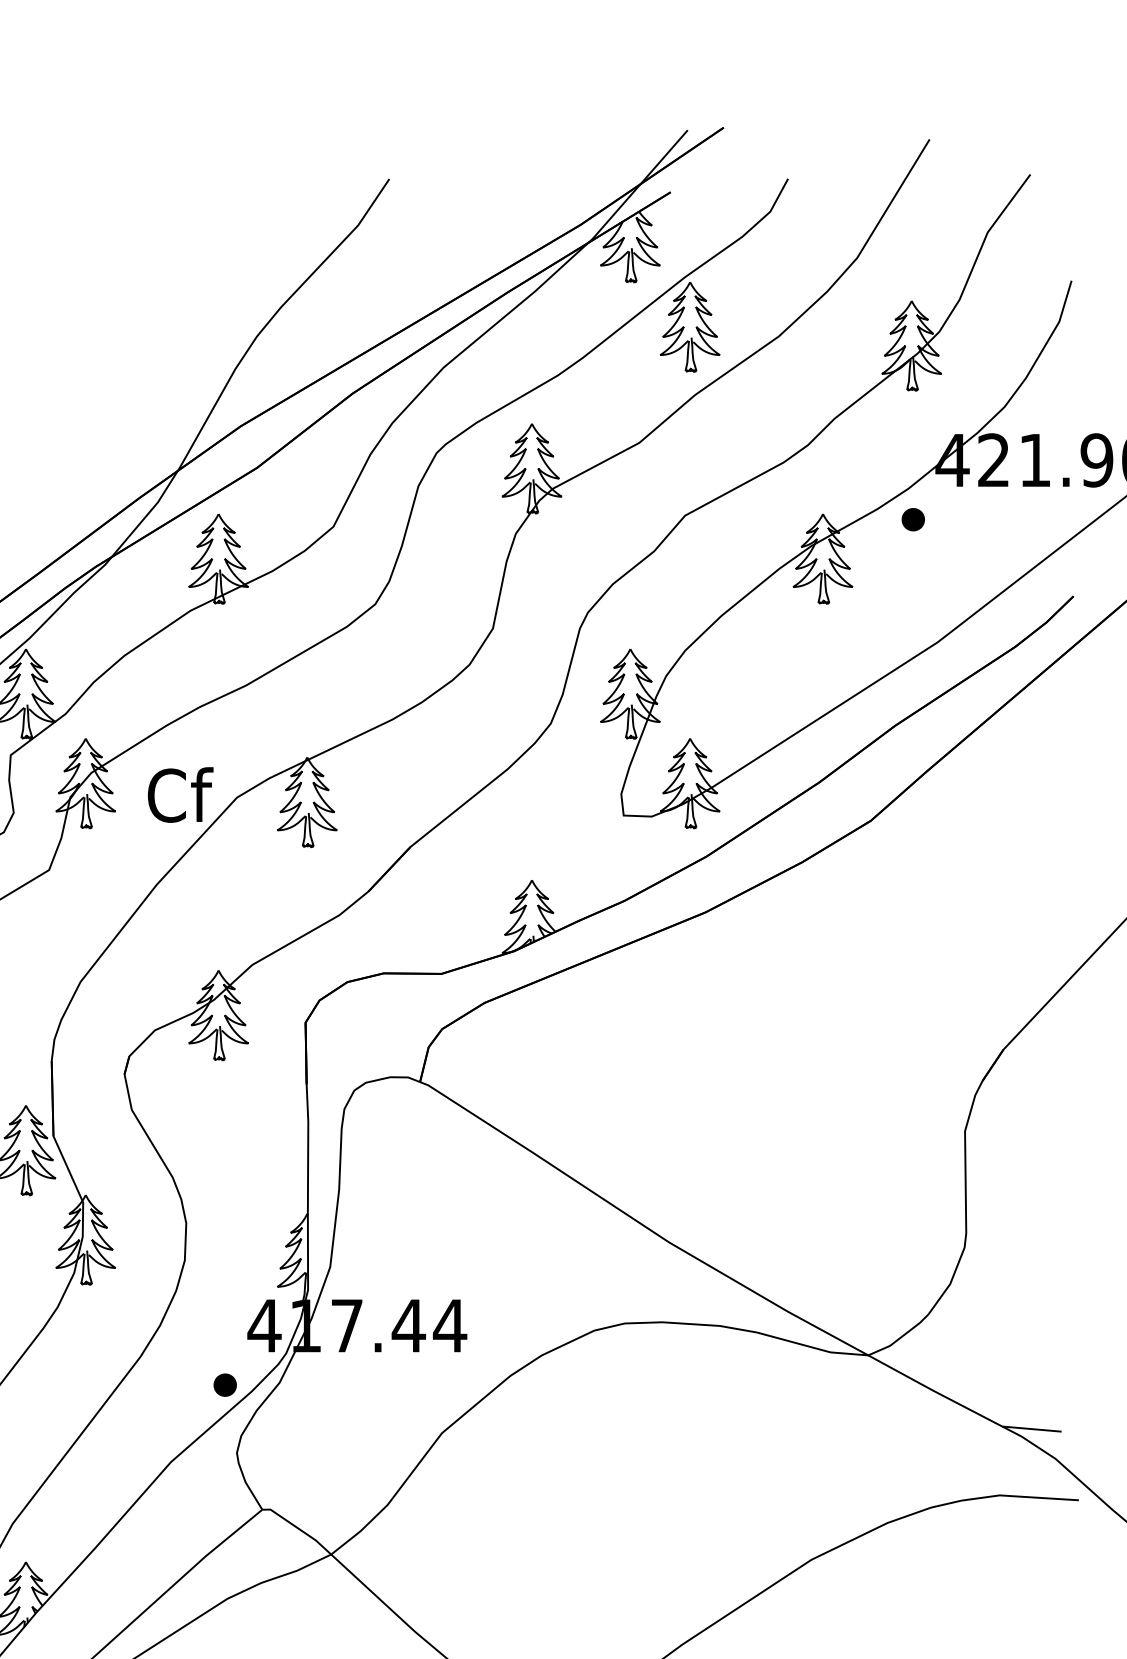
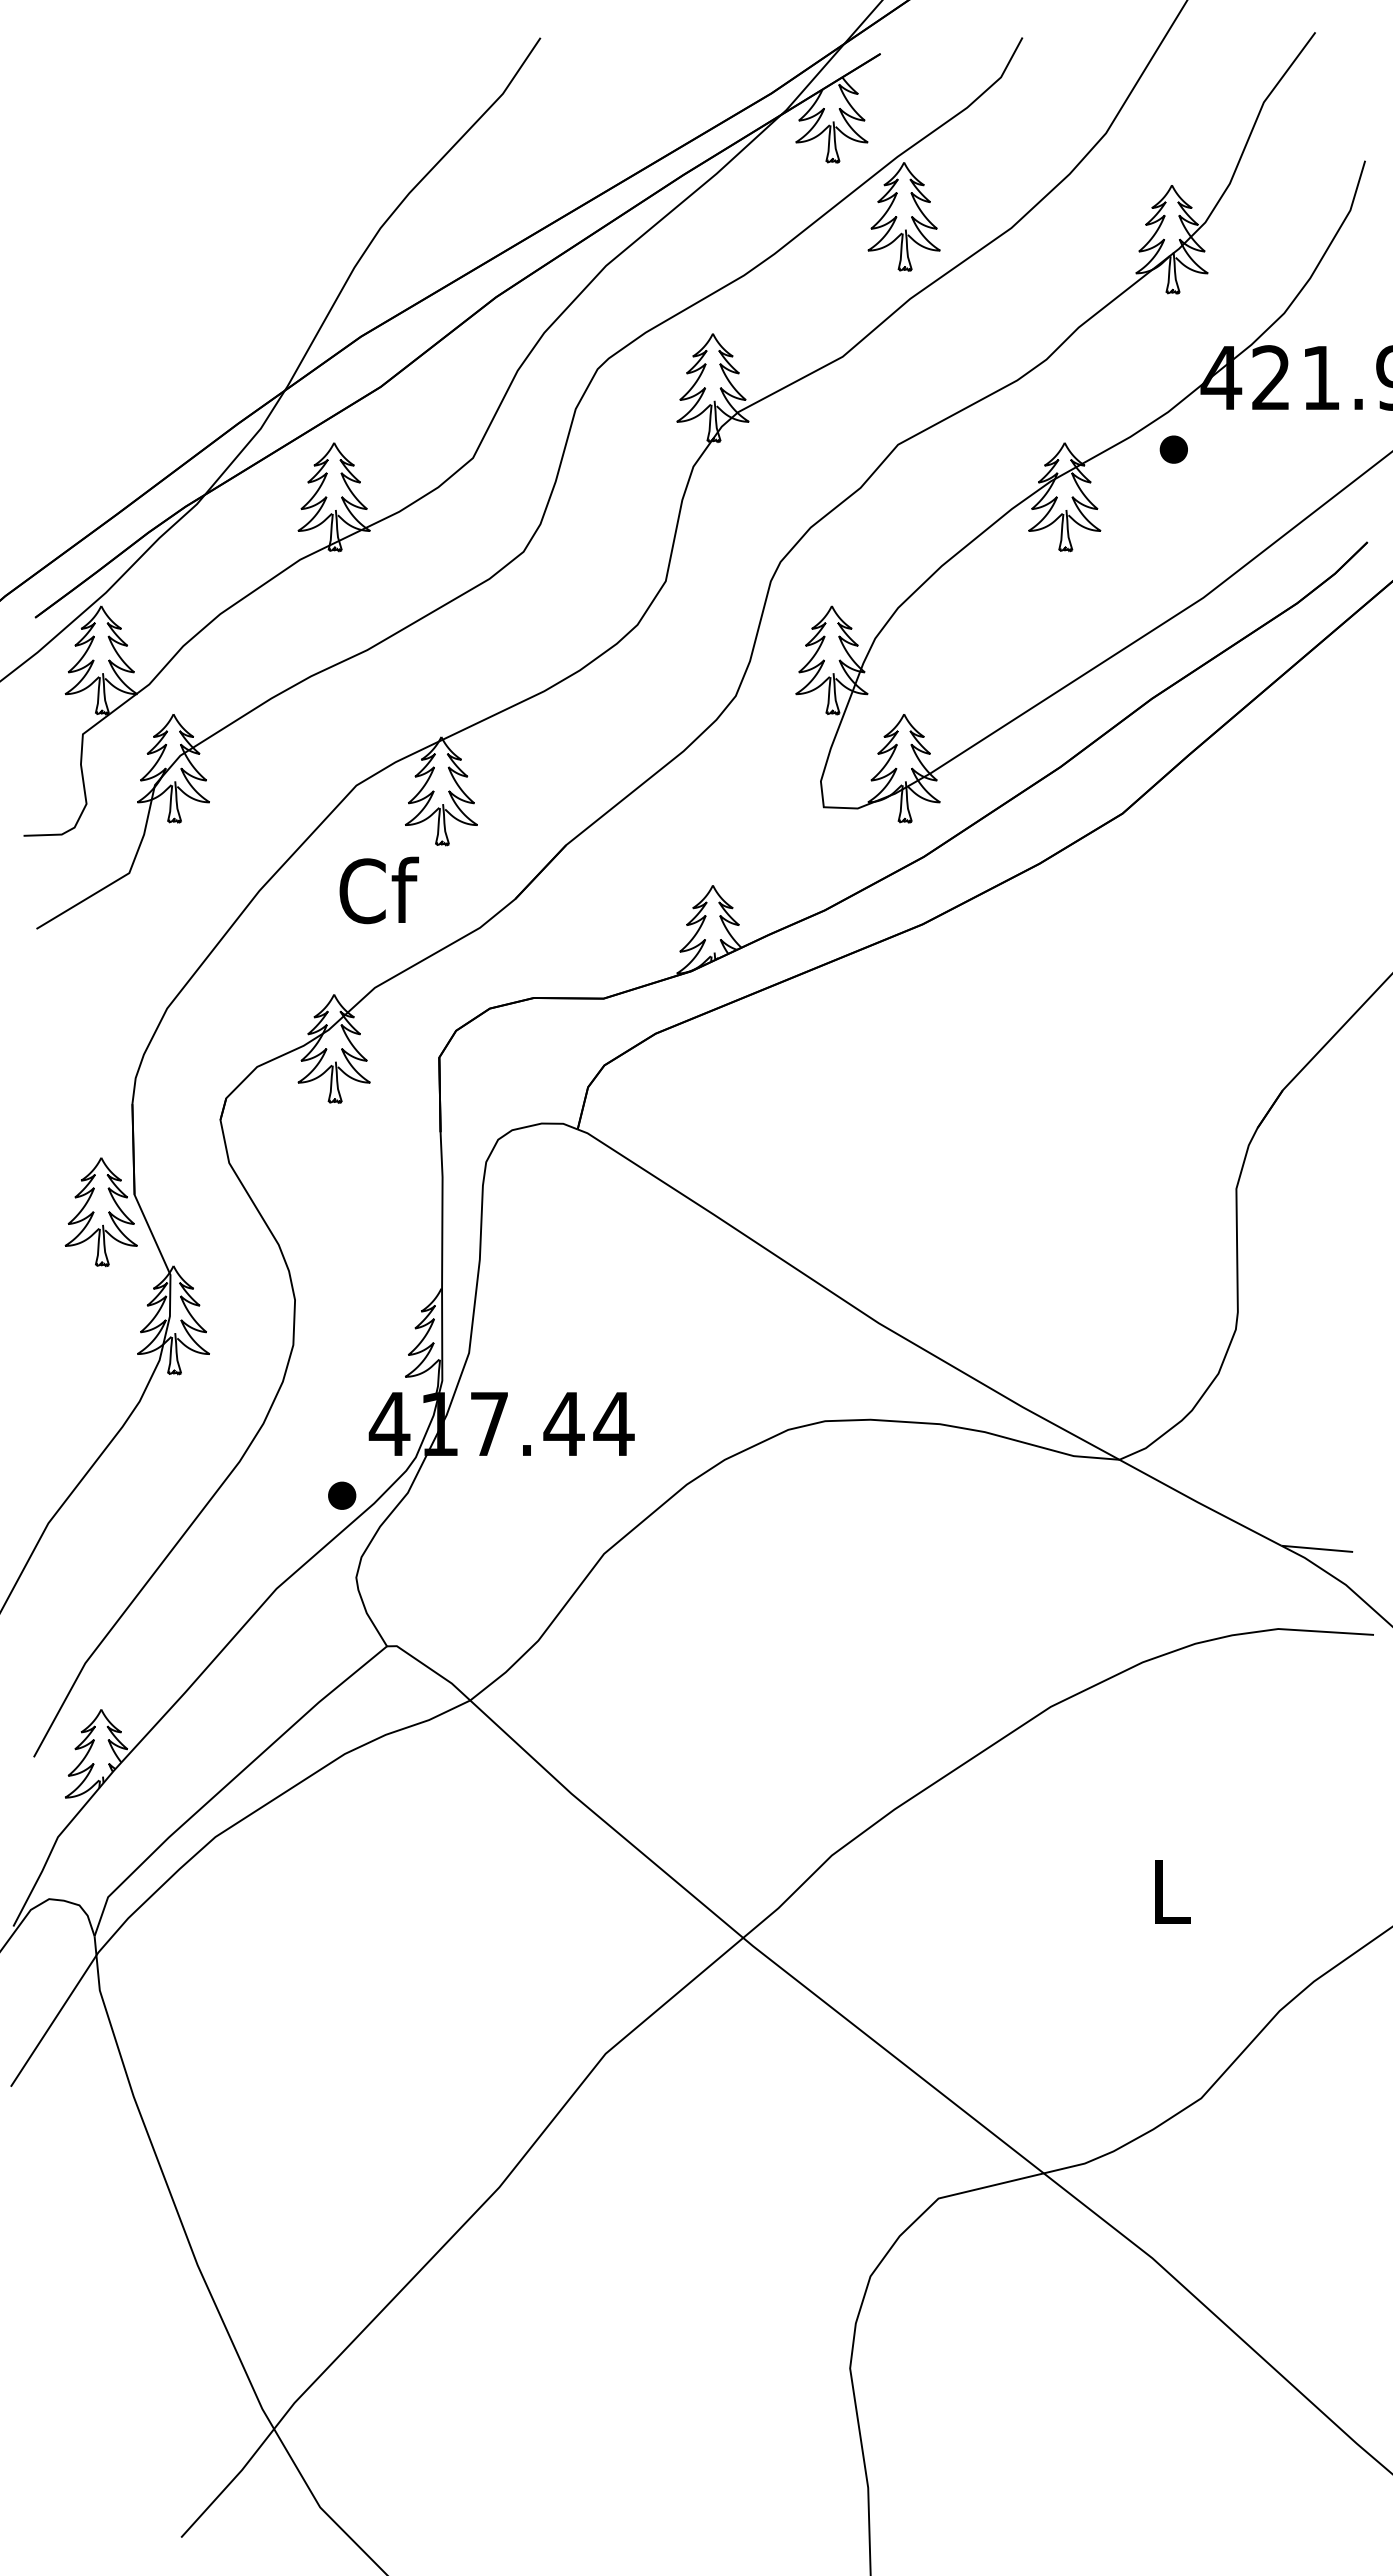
text: (180, 795) -> (378, 890), moved

